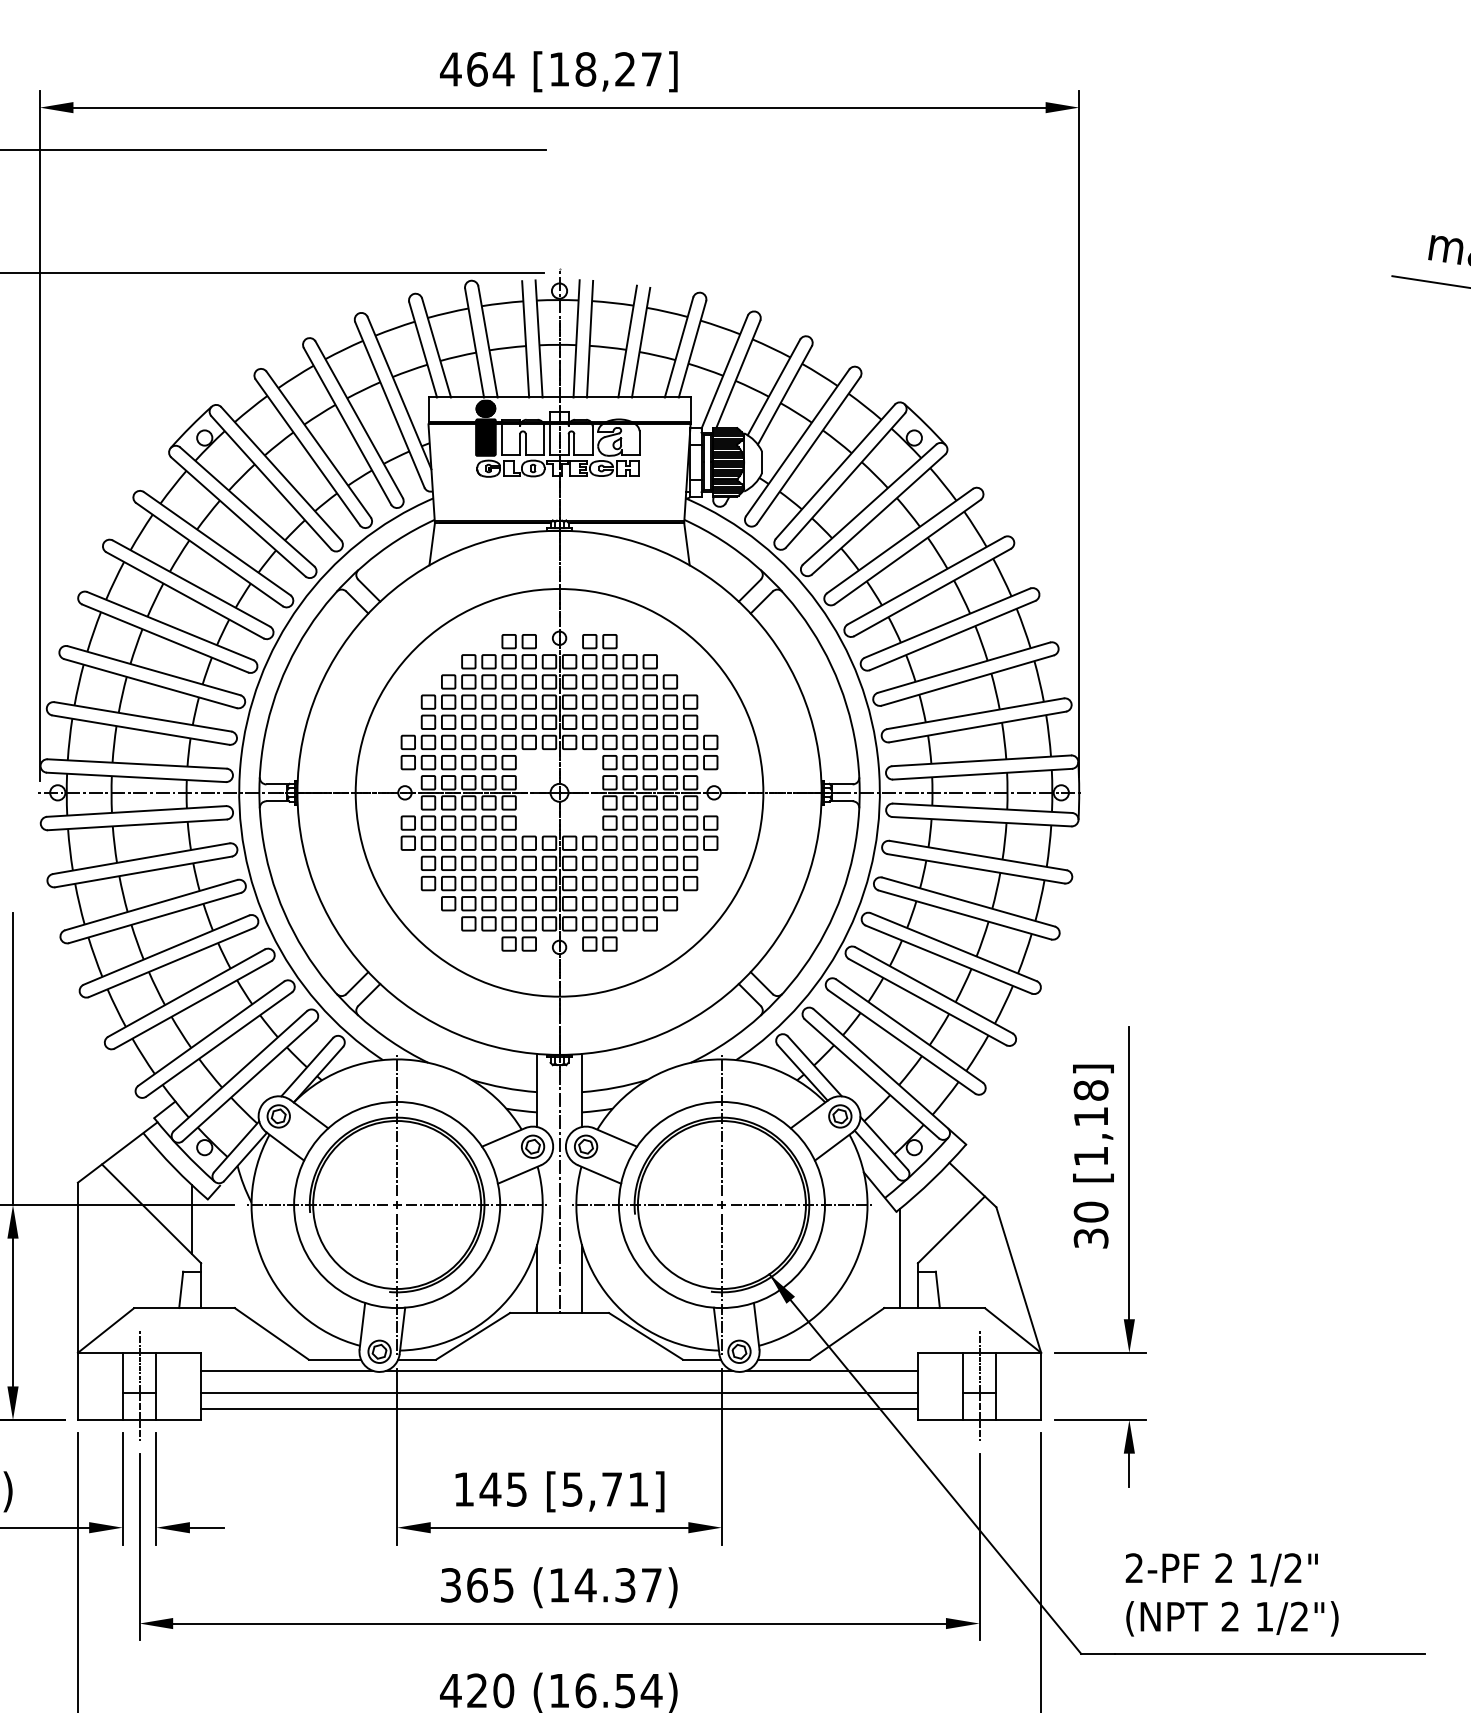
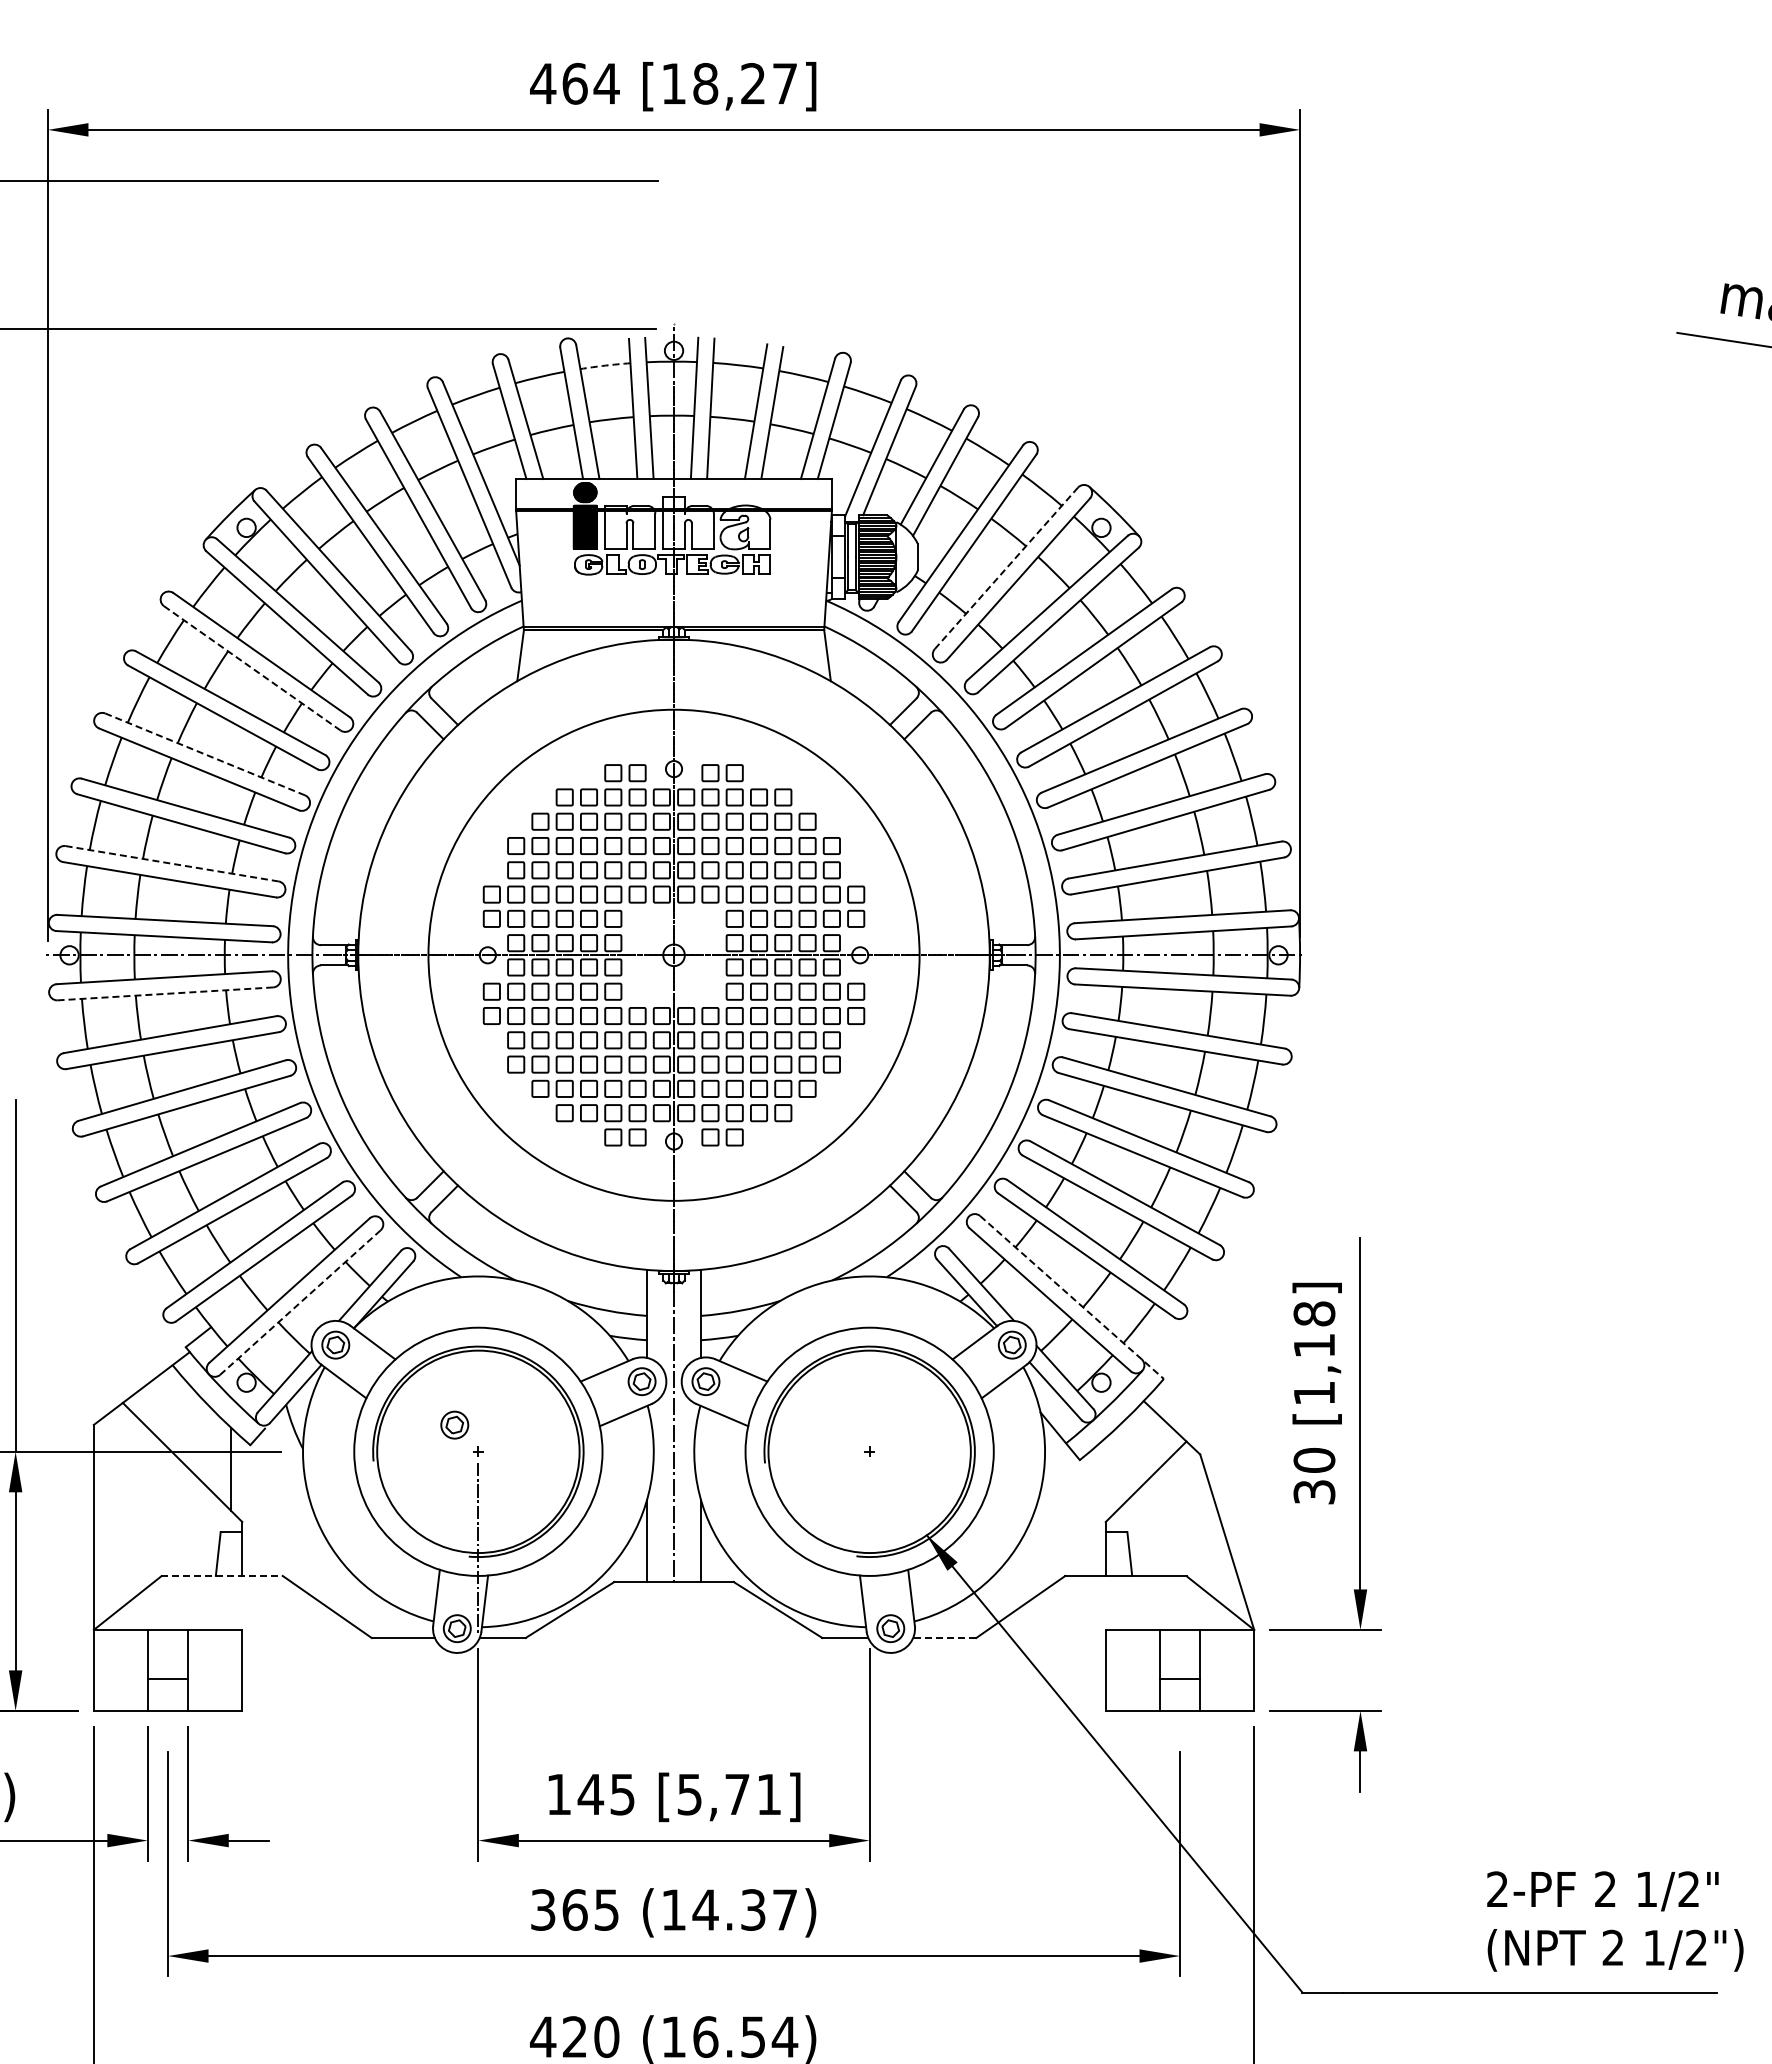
arc: (502, 303) -> (605, 365), solid -> dashed
line: (835, 471) -> (1006, 568), solid -> dashed
line: (209, 554) -> (252, 668), solid -> dashed
line: (170, 626) -> (205, 754), solid -> dashed
line: (143, 716) -> (172, 863), solid -> dashed
line: (137, 824) -> (165, 993), solid -> dashed
line: (890, 1076) -> (1072, 1297), solid -> dashed
line: (249, 1081) -> (300, 1302), solid -> dashed
line: (397, 1125) -> (478, 1356), removed
line: (721, 1125) -> (869, 1356), removed
part: (377, 1182) -> (454, 1424), added
line: (317, 1204) -> (382, 1451), removed
line: (476, 1204) -> (574, 1451), removed
line: (642, 1204) -> (773, 1451), removed
line: (801, 1204) -> (965, 1451), removed
line: (900, 1257) -> (1084, 1515), removed
line: (721, 1284) -> (869, 1547), removed
line: (184, 1307) -> (222, 1575), solid -> dashed
line: (784, 1359) -> (944, 1638), solid -> dashed
line: (286, 1370) -> (345, 1651), removed
line: (559, 1370) -> (673, 1651), removed
line: (832, 1370) -> (1002, 1651), removed
line: (139, 1385) -> (168, 1669), removed
line: (979, 1385) -> (1180, 1669), removed
line: (559, 1393) -> (673, 1678), removed
line: (559, 1408) -> (673, 1697), removed
text: (1232, 1594) -> (1615, 1921), moved

